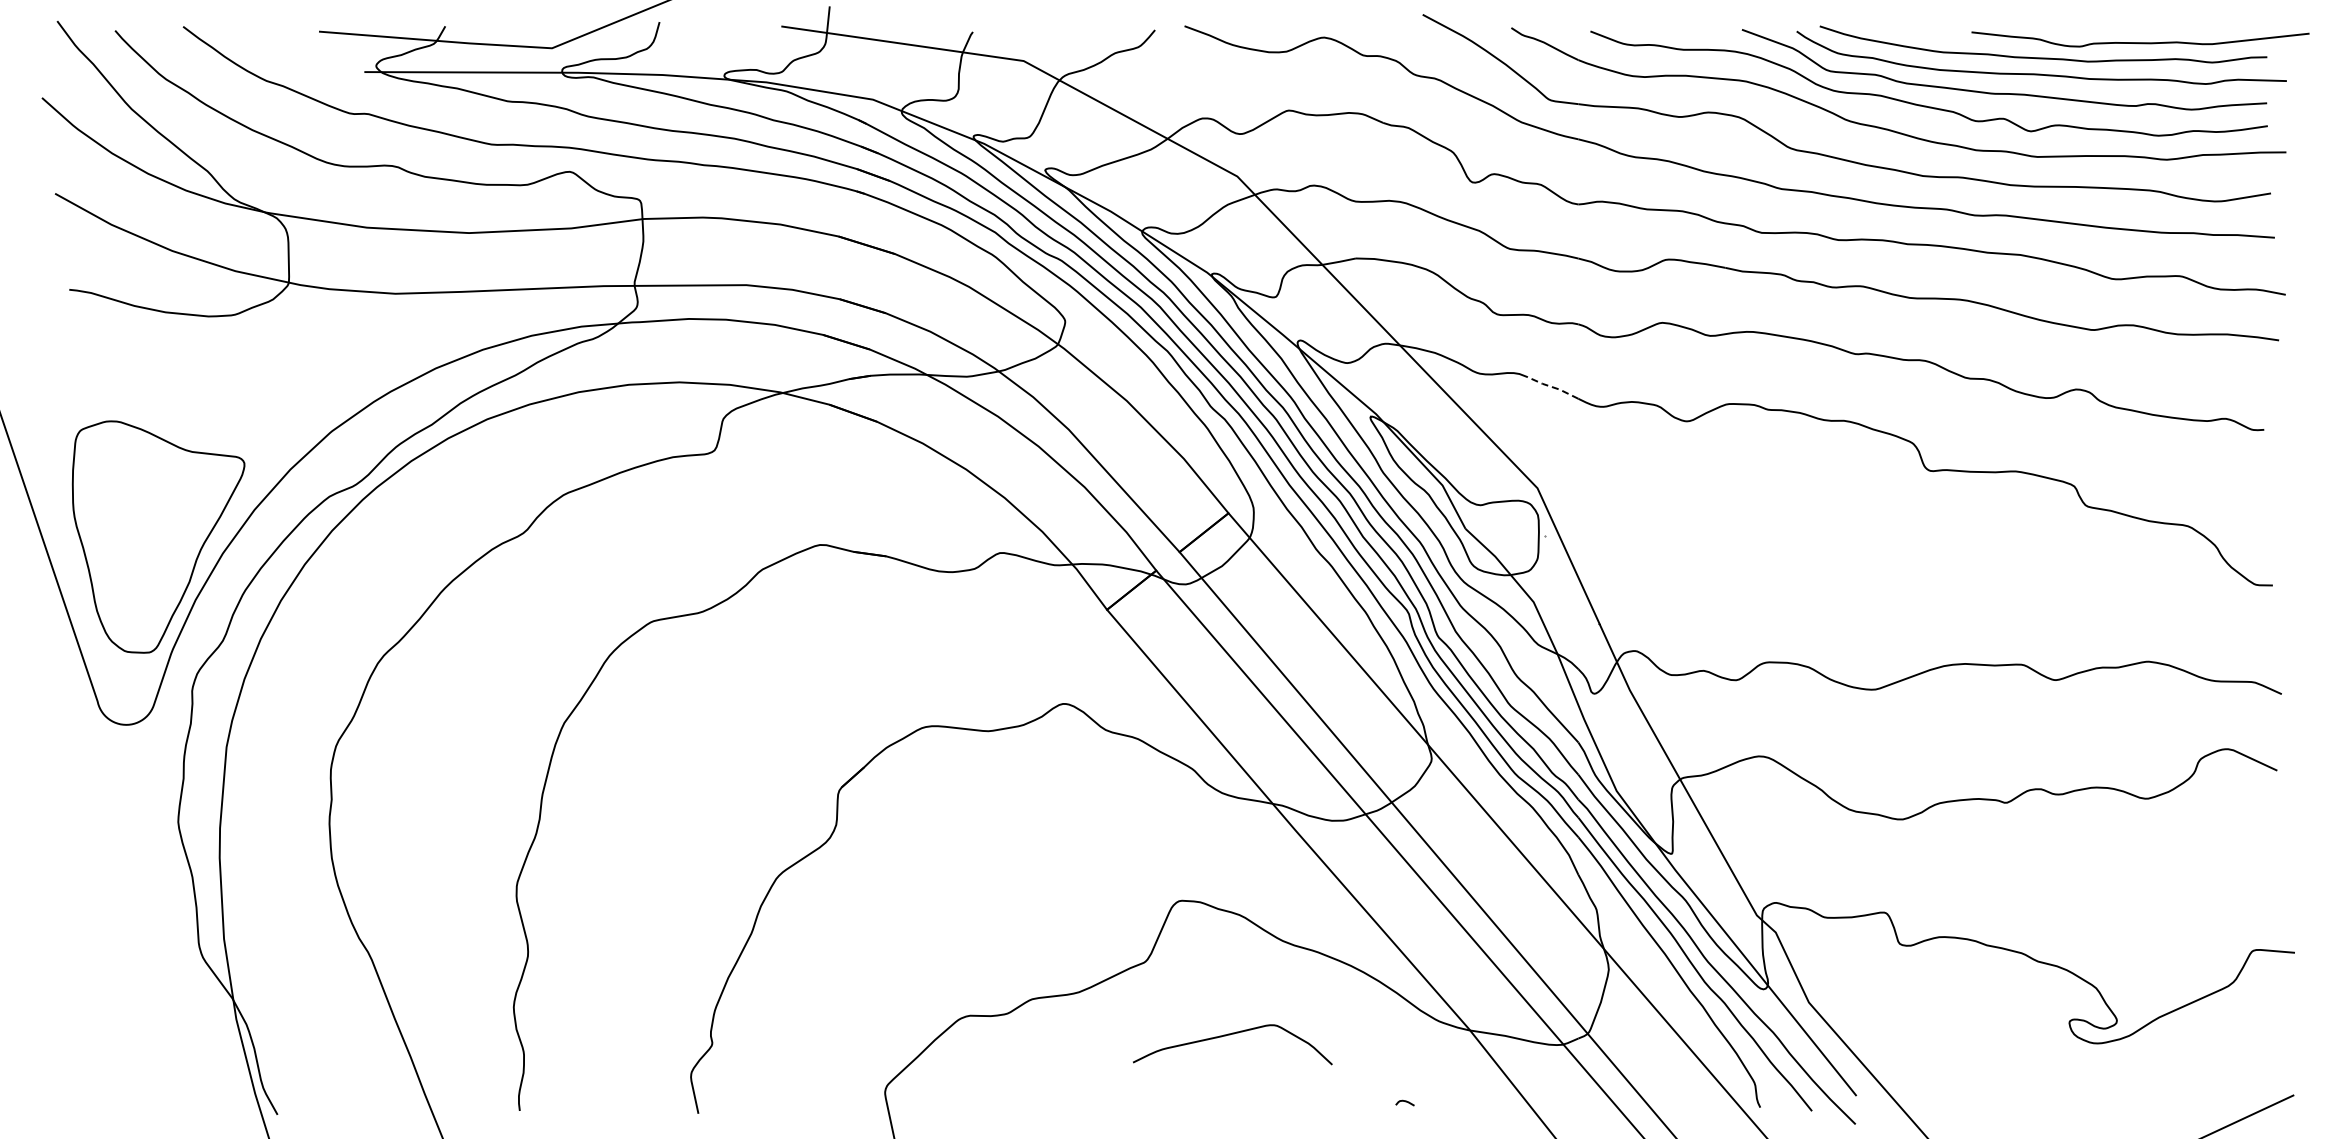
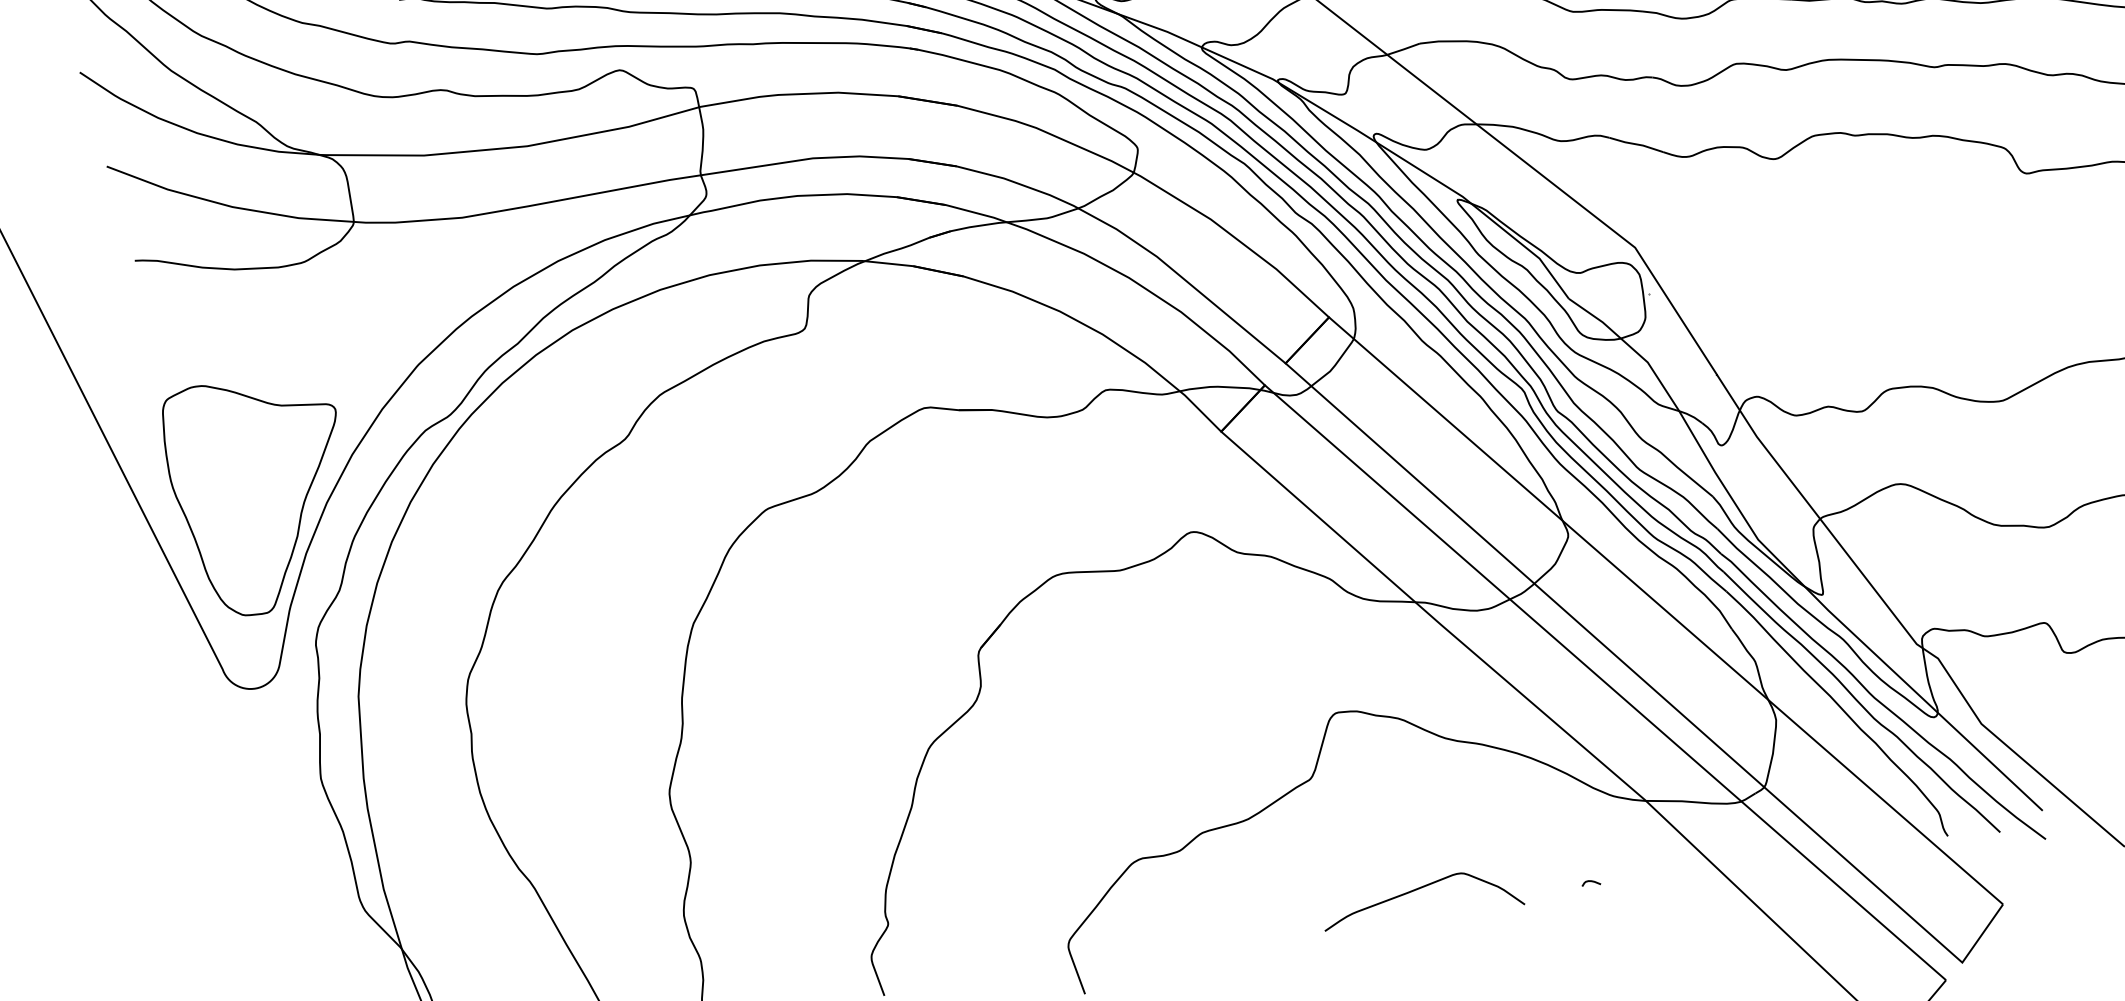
line: (1552, 387) -> (1635, 144), dashed -> solid
curve: (1230, 1035) -> (1418, 889), moved

